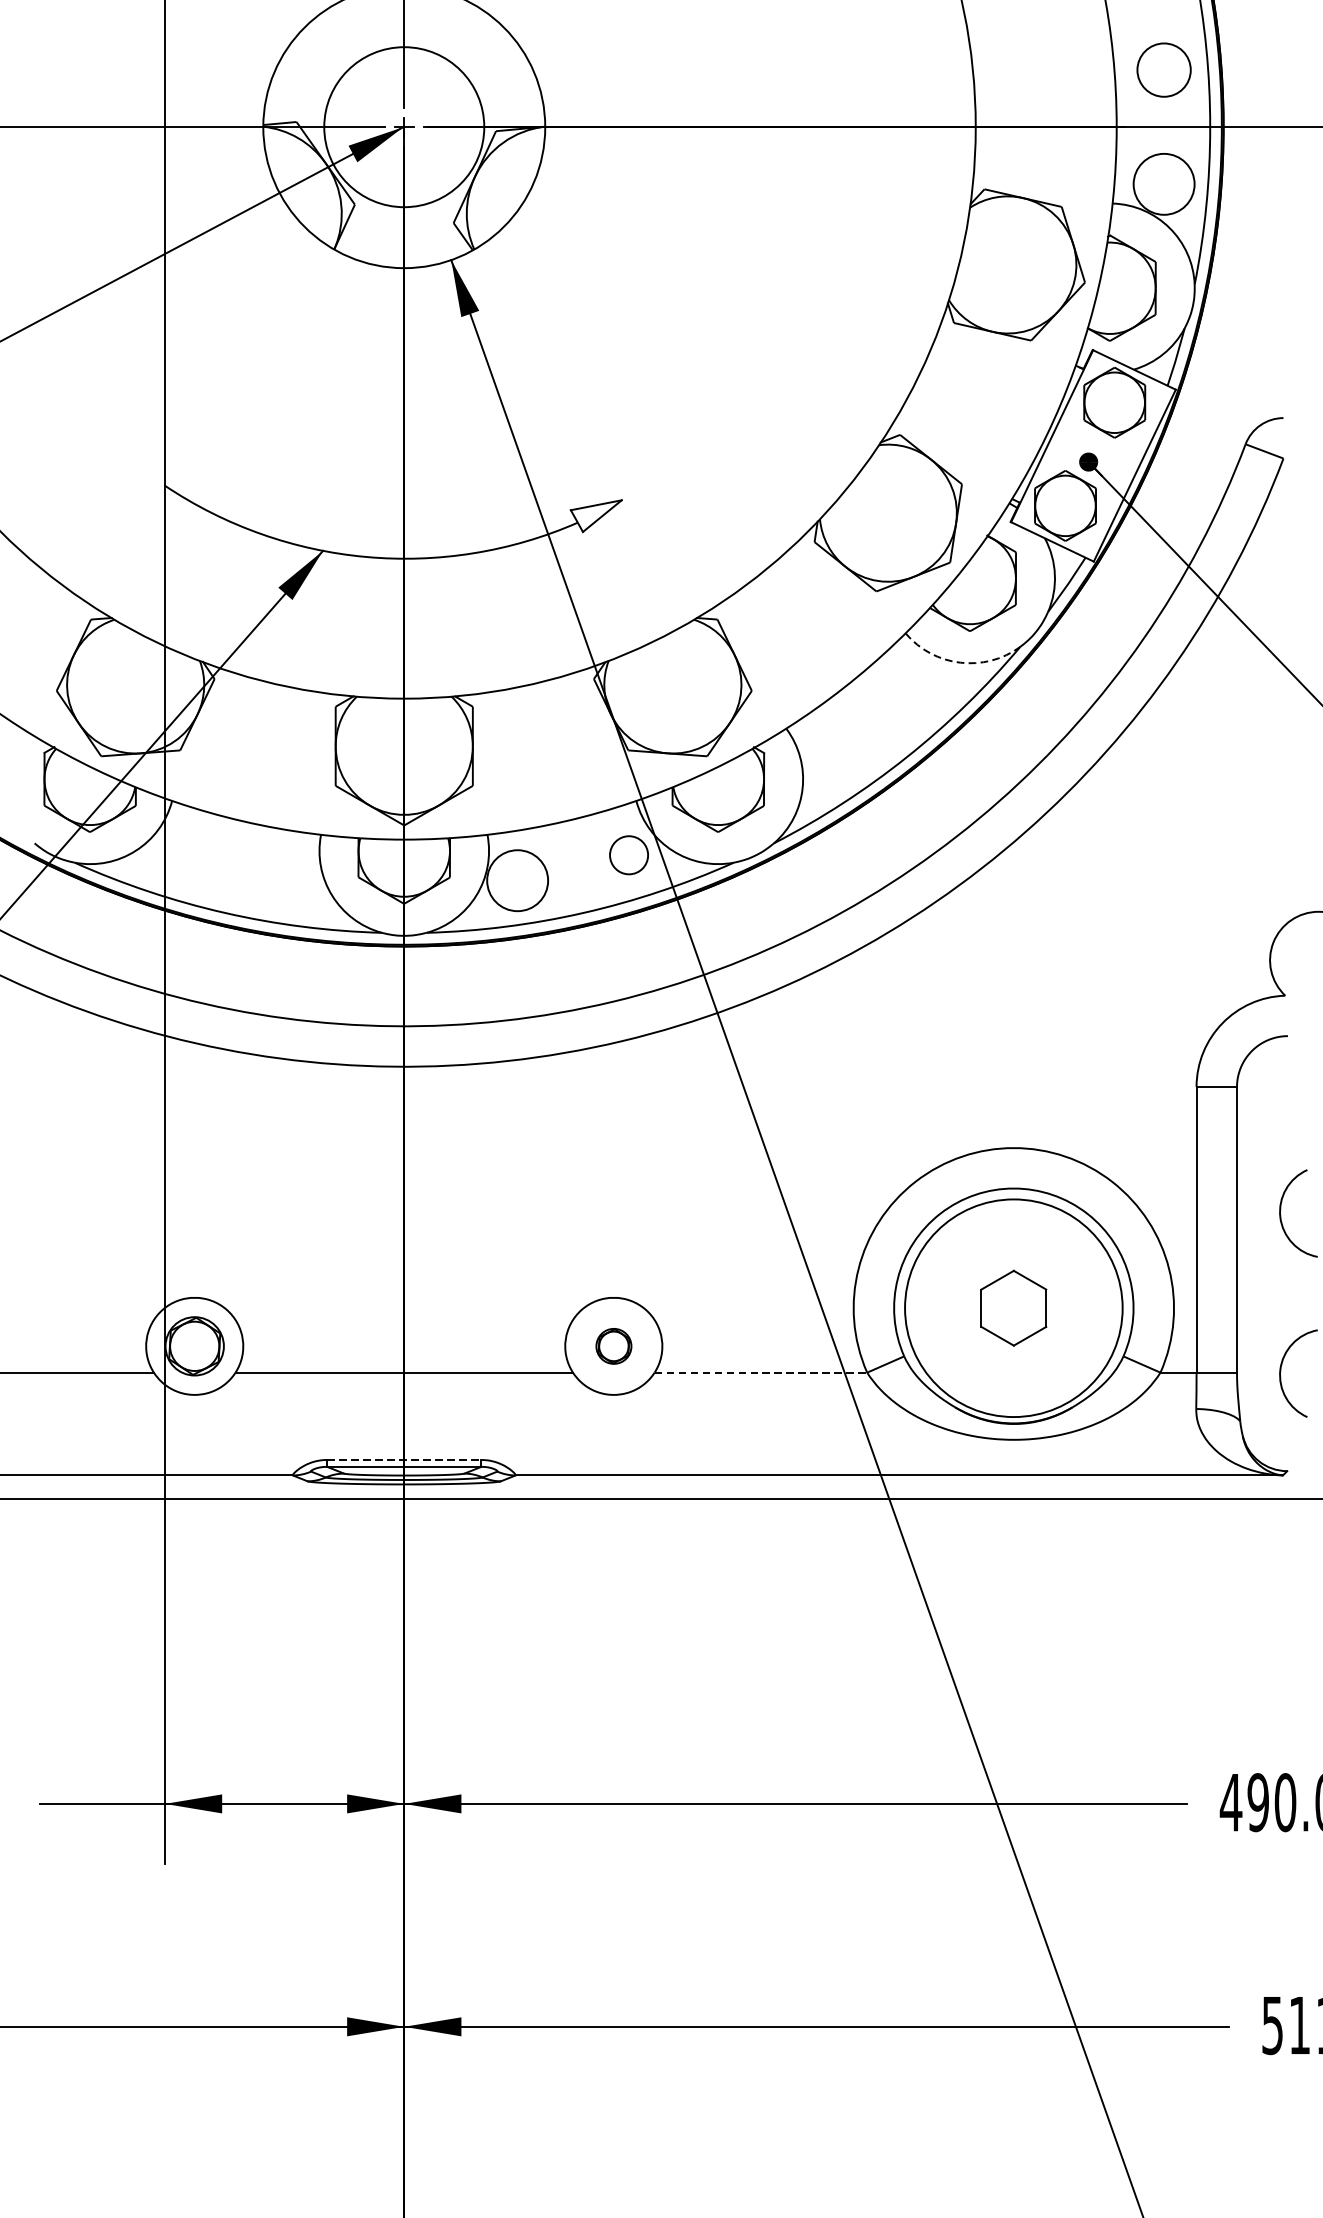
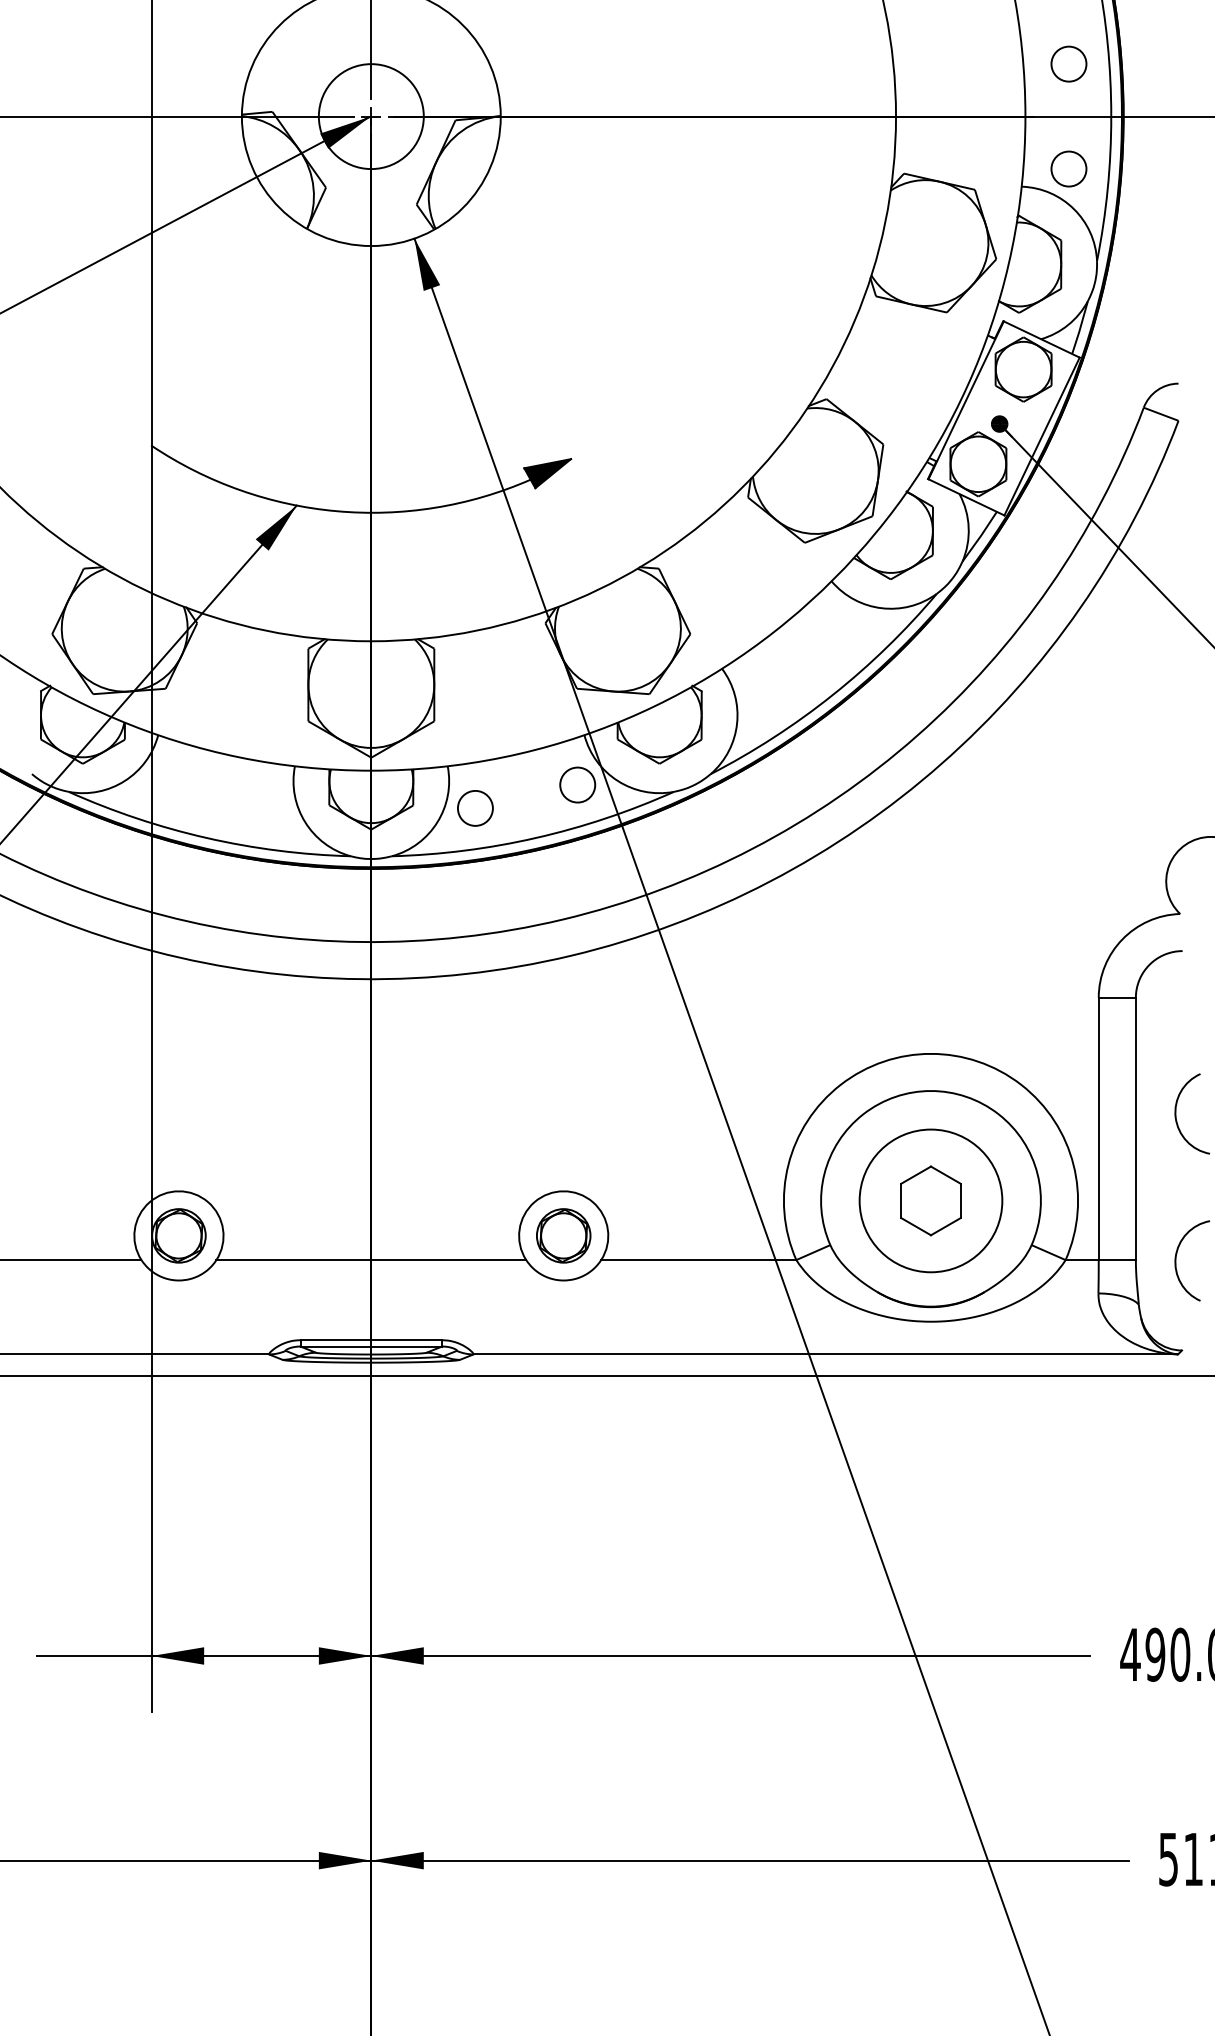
circle: (1163, 69) -> (1068, 63), size x0.71
circle: (403, 127) -> (370, 116), size x0.71
circle: (1163, 183) -> (1068, 168), size x0.62
fill: (596, 515) -> (547, 473), added
arc: (959, 662) -> (881, 608), dashed -> solid
circle: (516, 879) -> (474, 807), size x0.62
circle: (1013, 1307) -> (930, 1200), size x0.71
part: (613, 1345) -> (563, 1235), size x1.67
line: (760, 1373) -> (698, 1260), dashed -> solid
line: (404, 1460) -> (371, 1340), dashed -> solid

